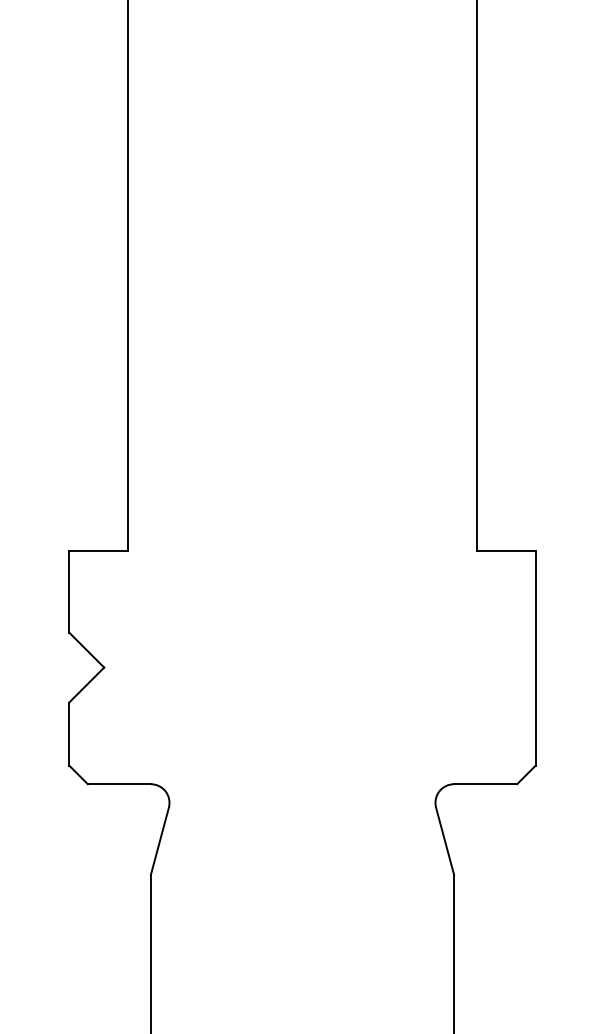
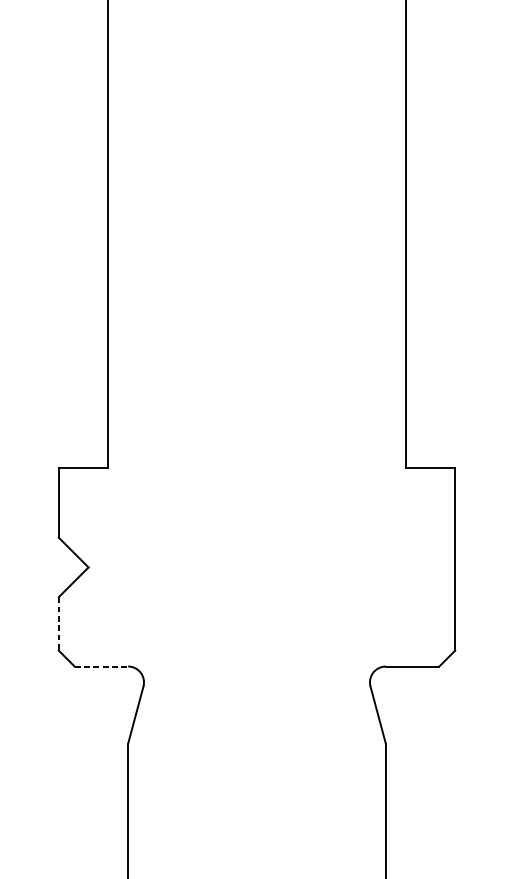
line: (69, 734) -> (59, 624), solid -> dashed
line: (119, 784) -> (101, 666), solid -> dashed

